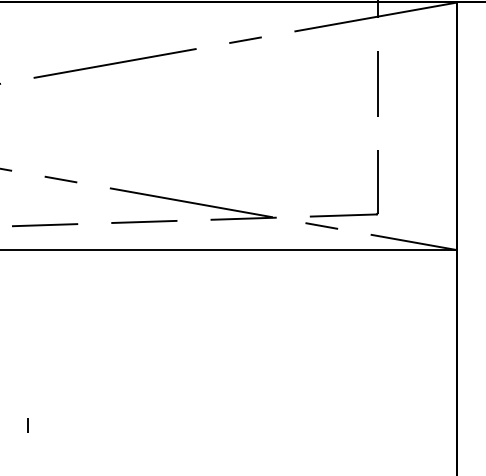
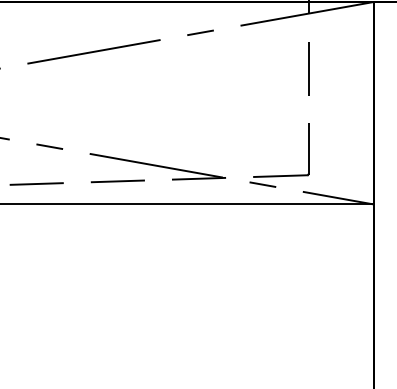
line: (27, 425) -> (22, 347), removed

